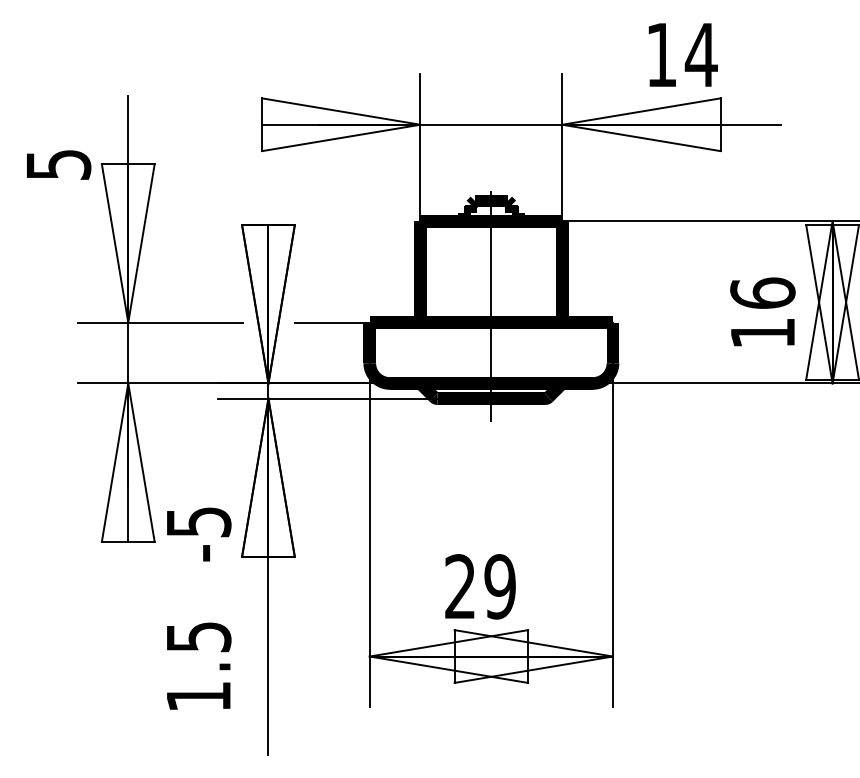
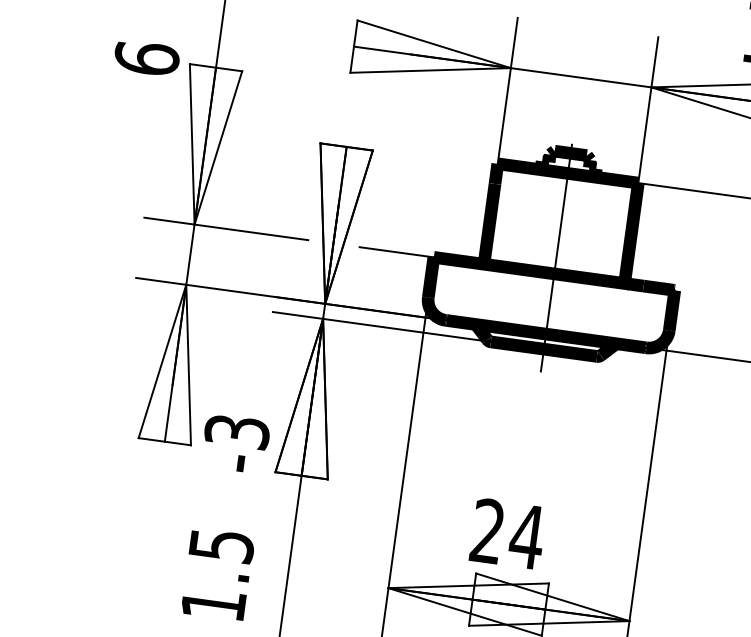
text: (58, 164) -> (146, 58), 5 -> 6
text: (198, 521) -> (237, 431), -5 -> -3
text: (499, 586) -> (526, 536), 29 -> 24

